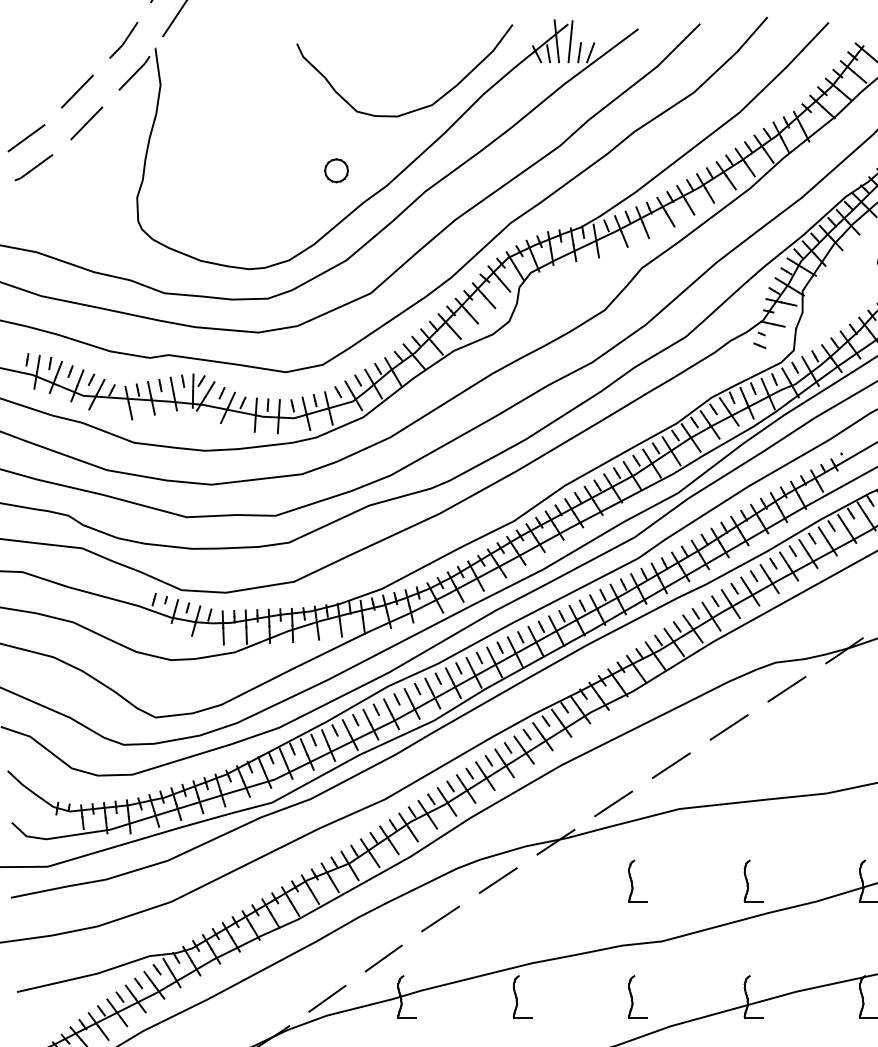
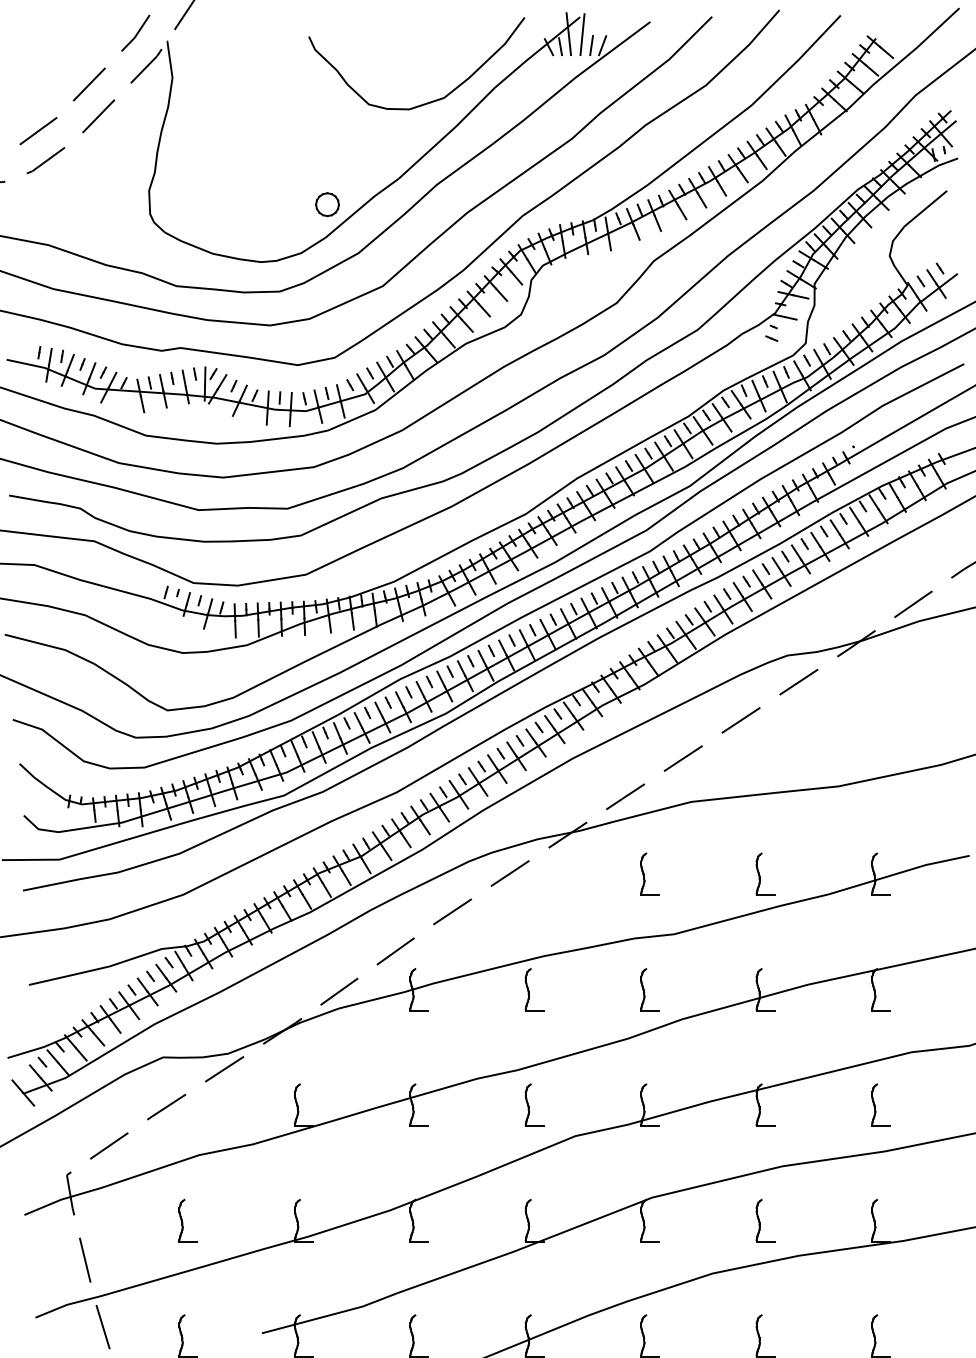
part: (336, 170) -> (327, 204), moved

